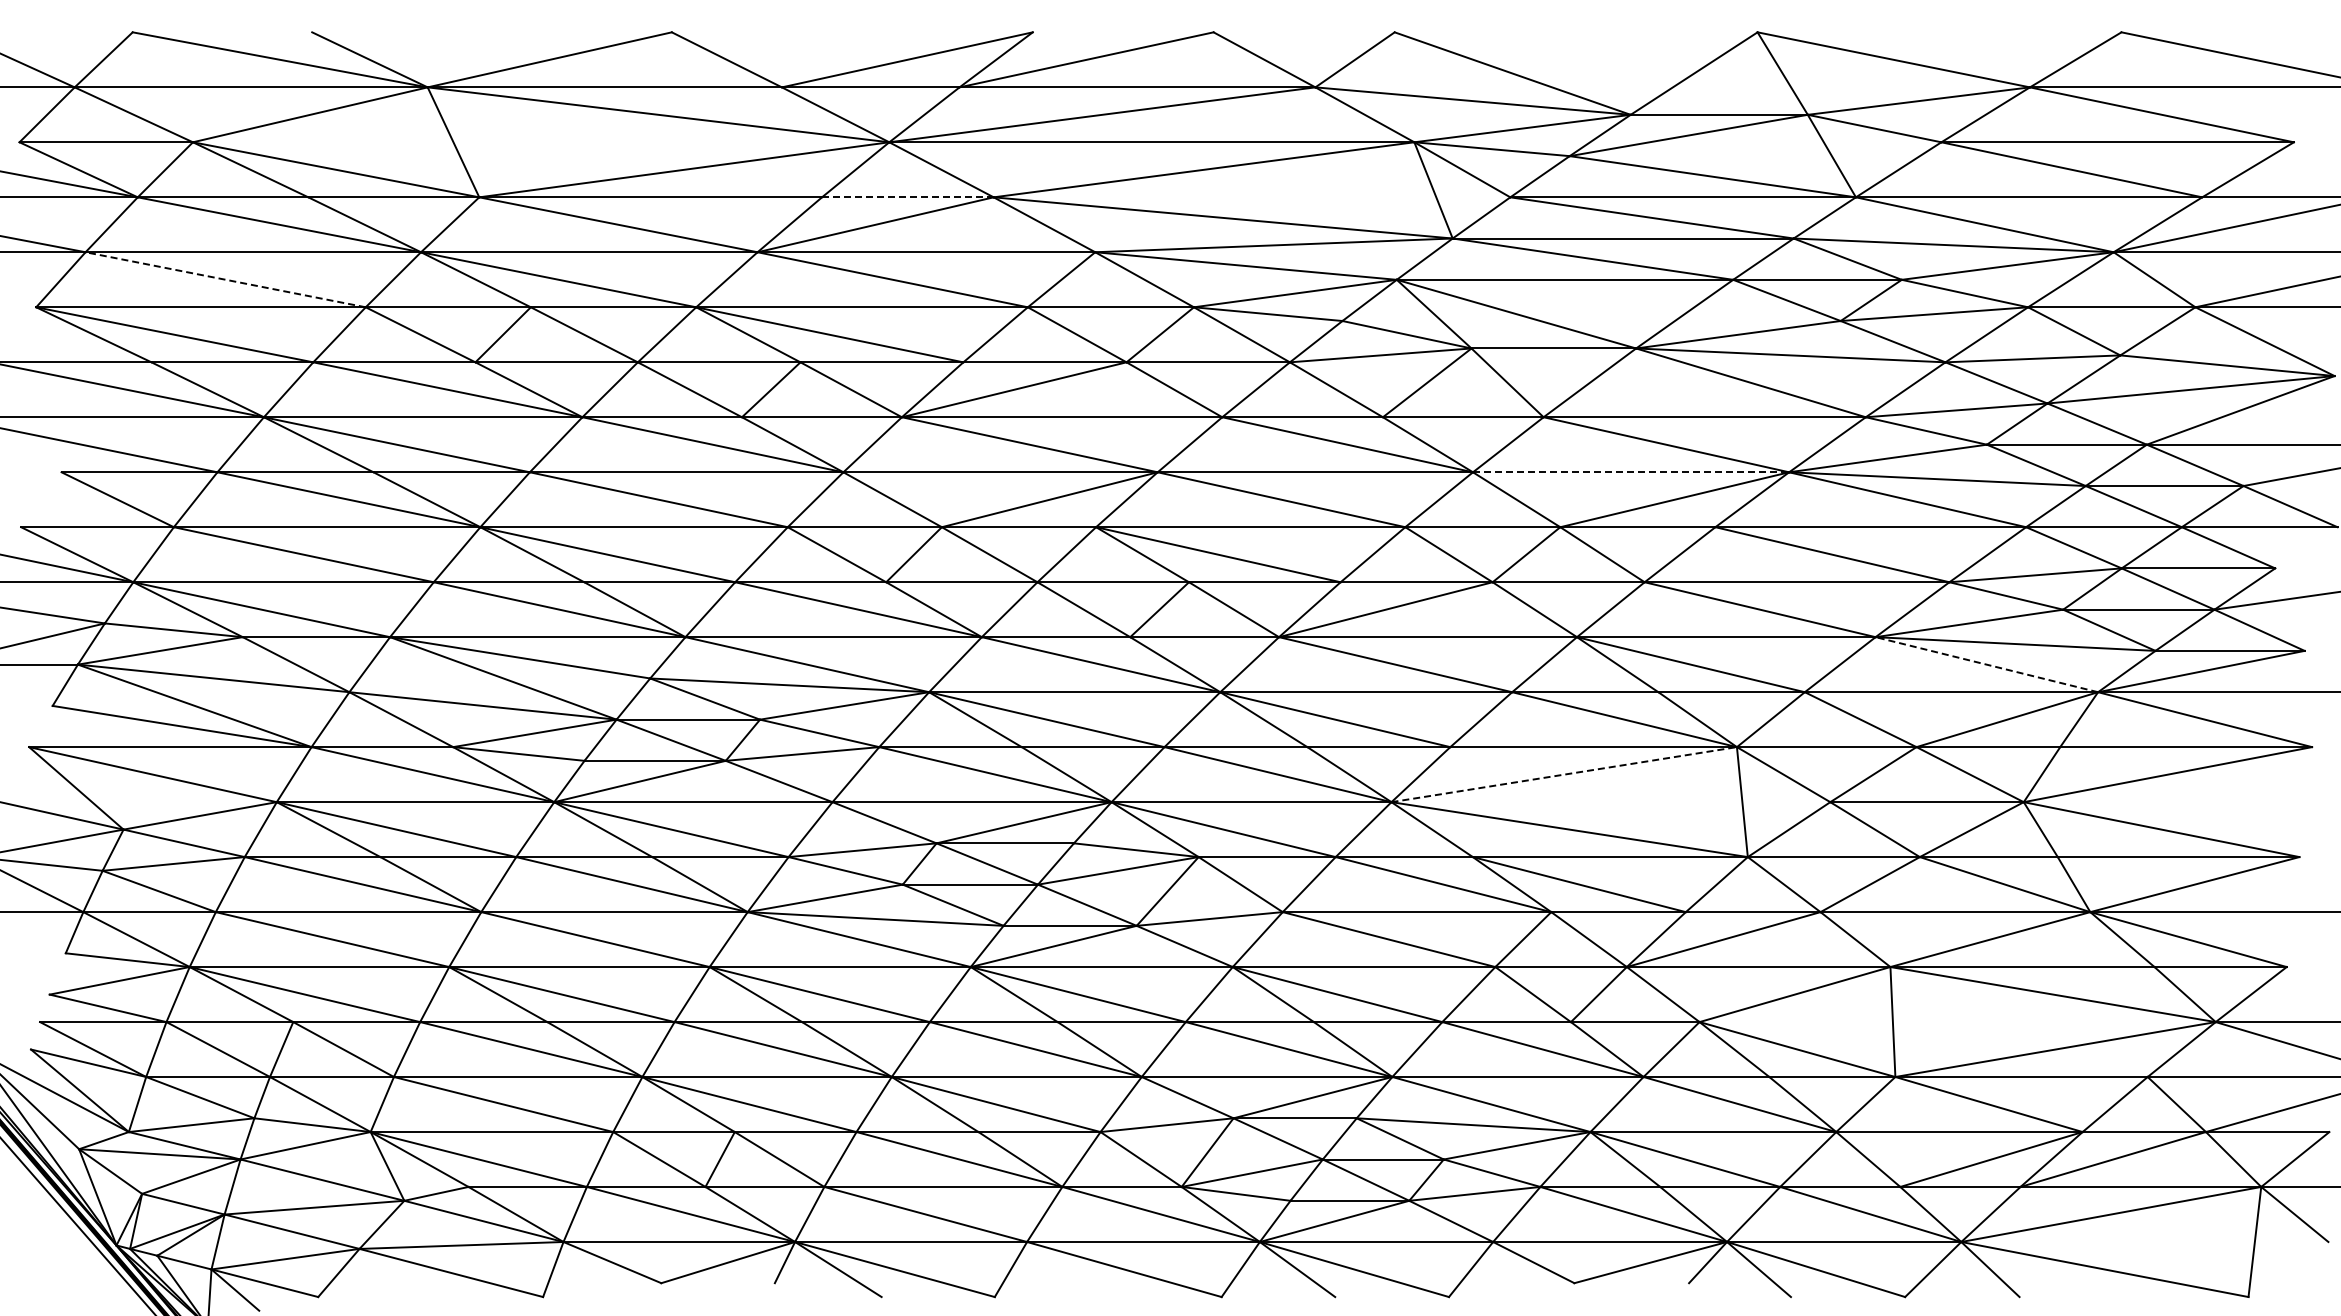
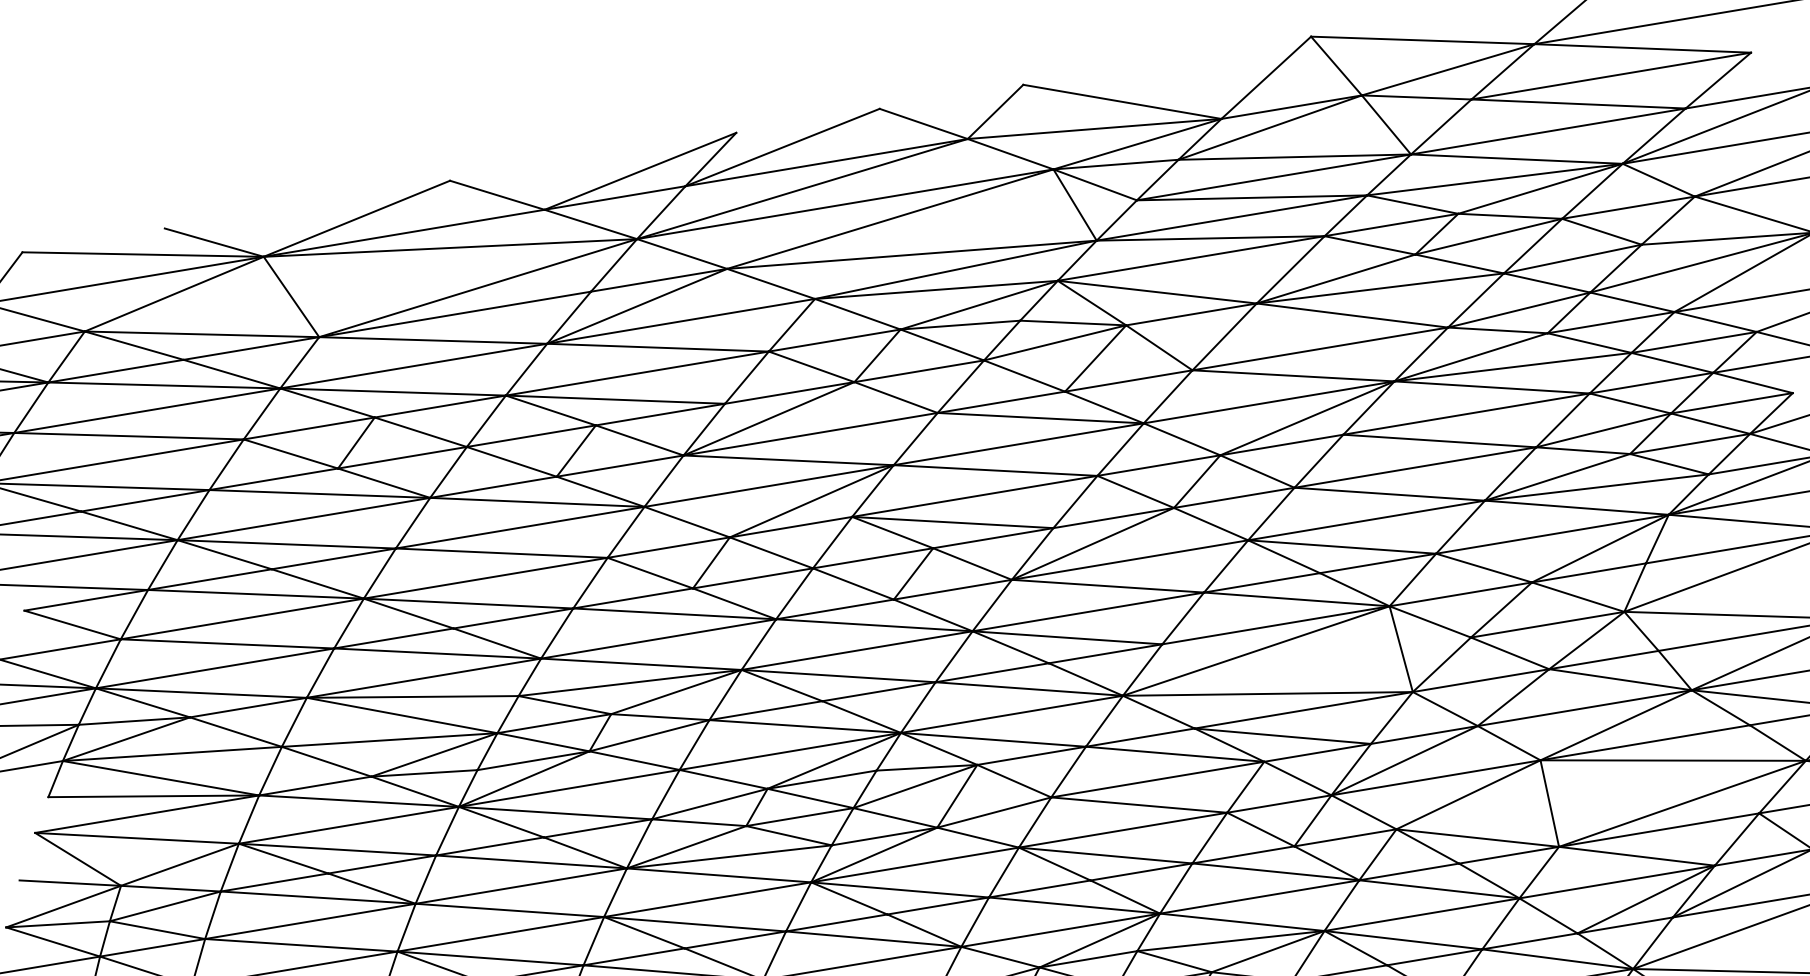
line: (907, 197) -> (658, 280), dashed -> solid
line: (225, 279) -> (128, 436), dashed -> solid
line: (1631, 472) -> (1269, 402), dashed -> solid
line: (1986, 664) -> (1576, 507), dashed -> solid
line: (1564, 774) -> (1256, 650), dashed -> solid

